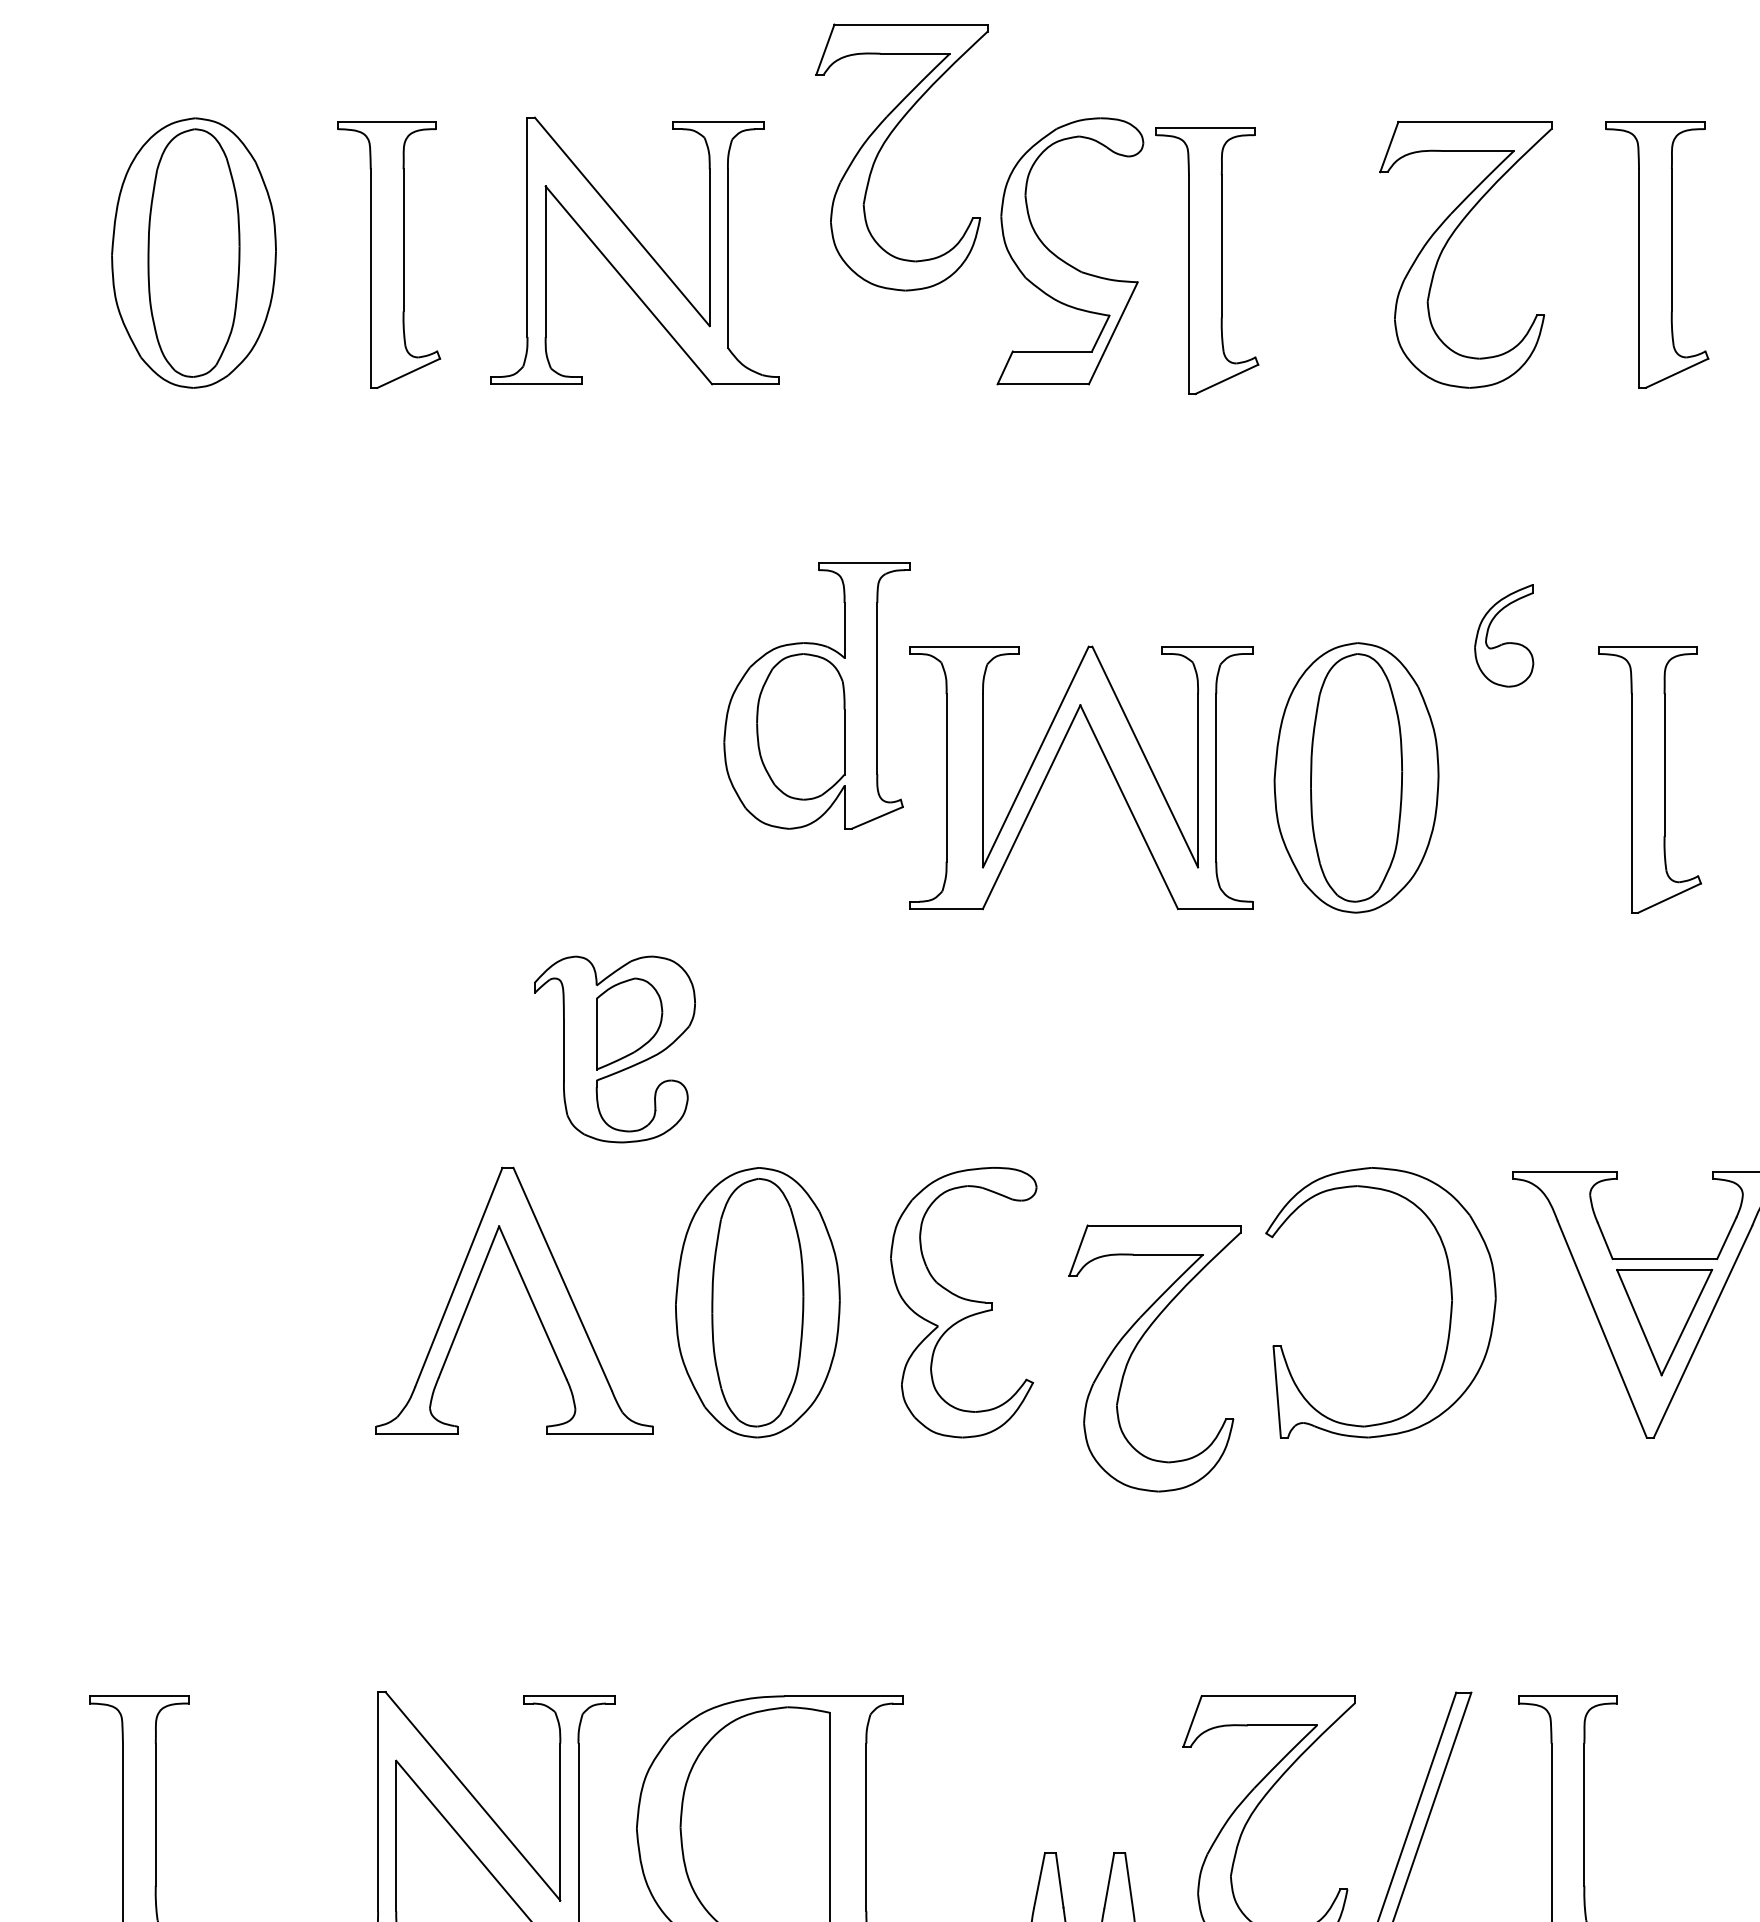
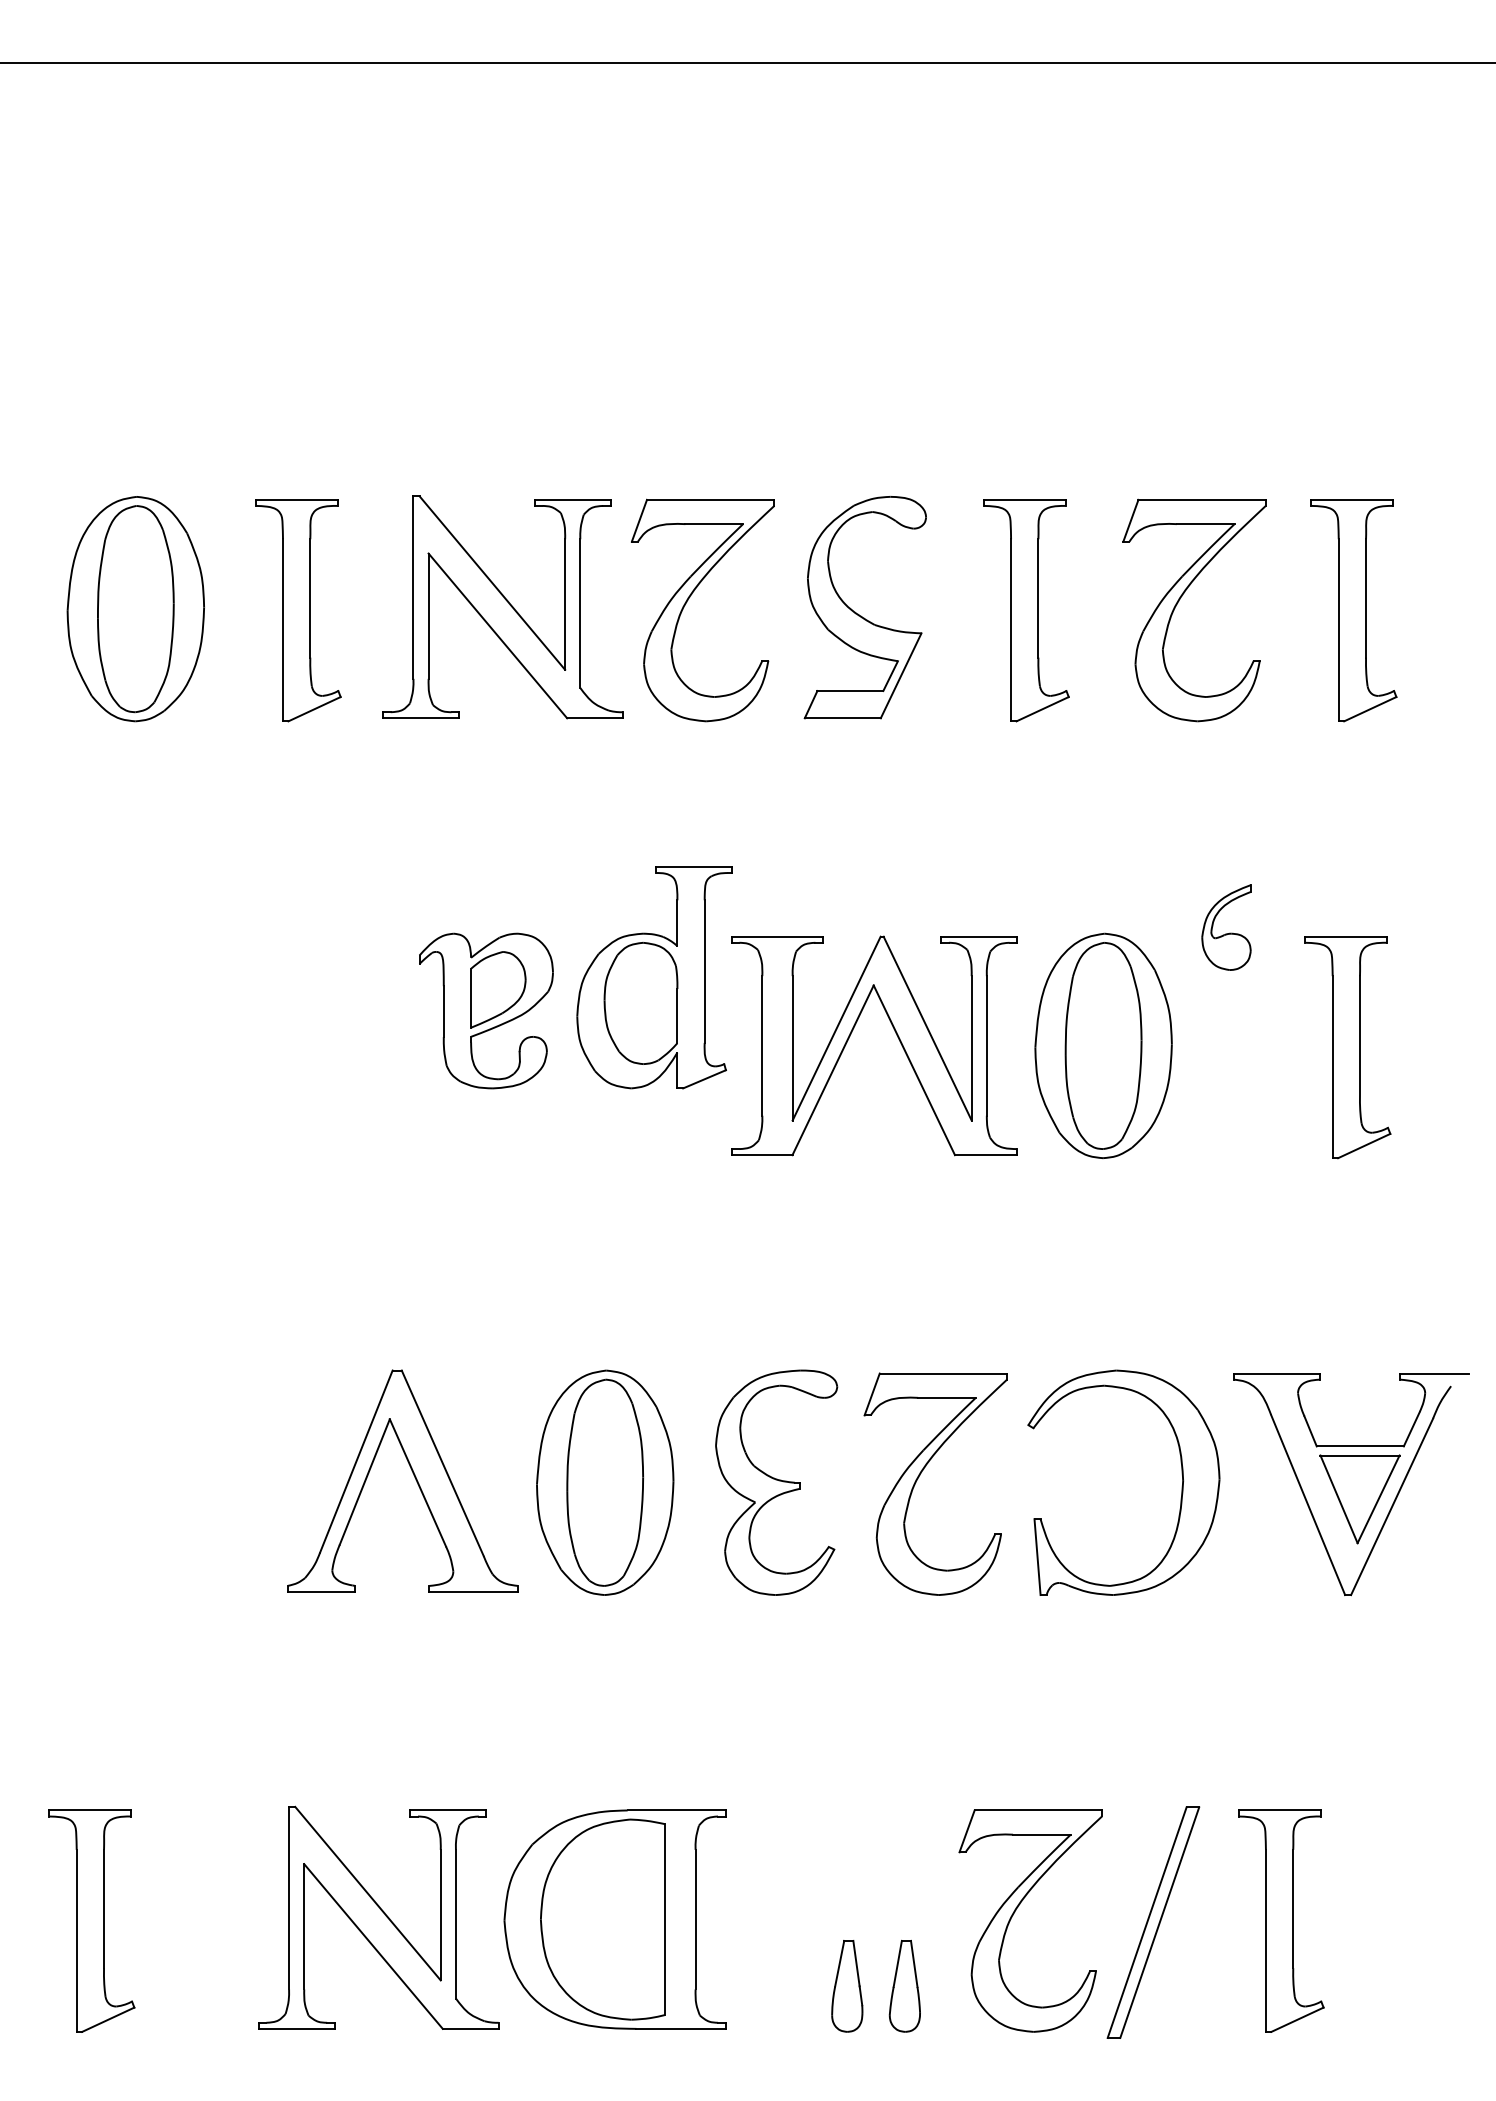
part: (883, 147) -> (687, 602), moved
part: (1207, 260) -> (1026, 610), moved
part: (615, 1048) -> (486, 1010), moved
part: (1136, 1347) -> (920, 1475), moved

